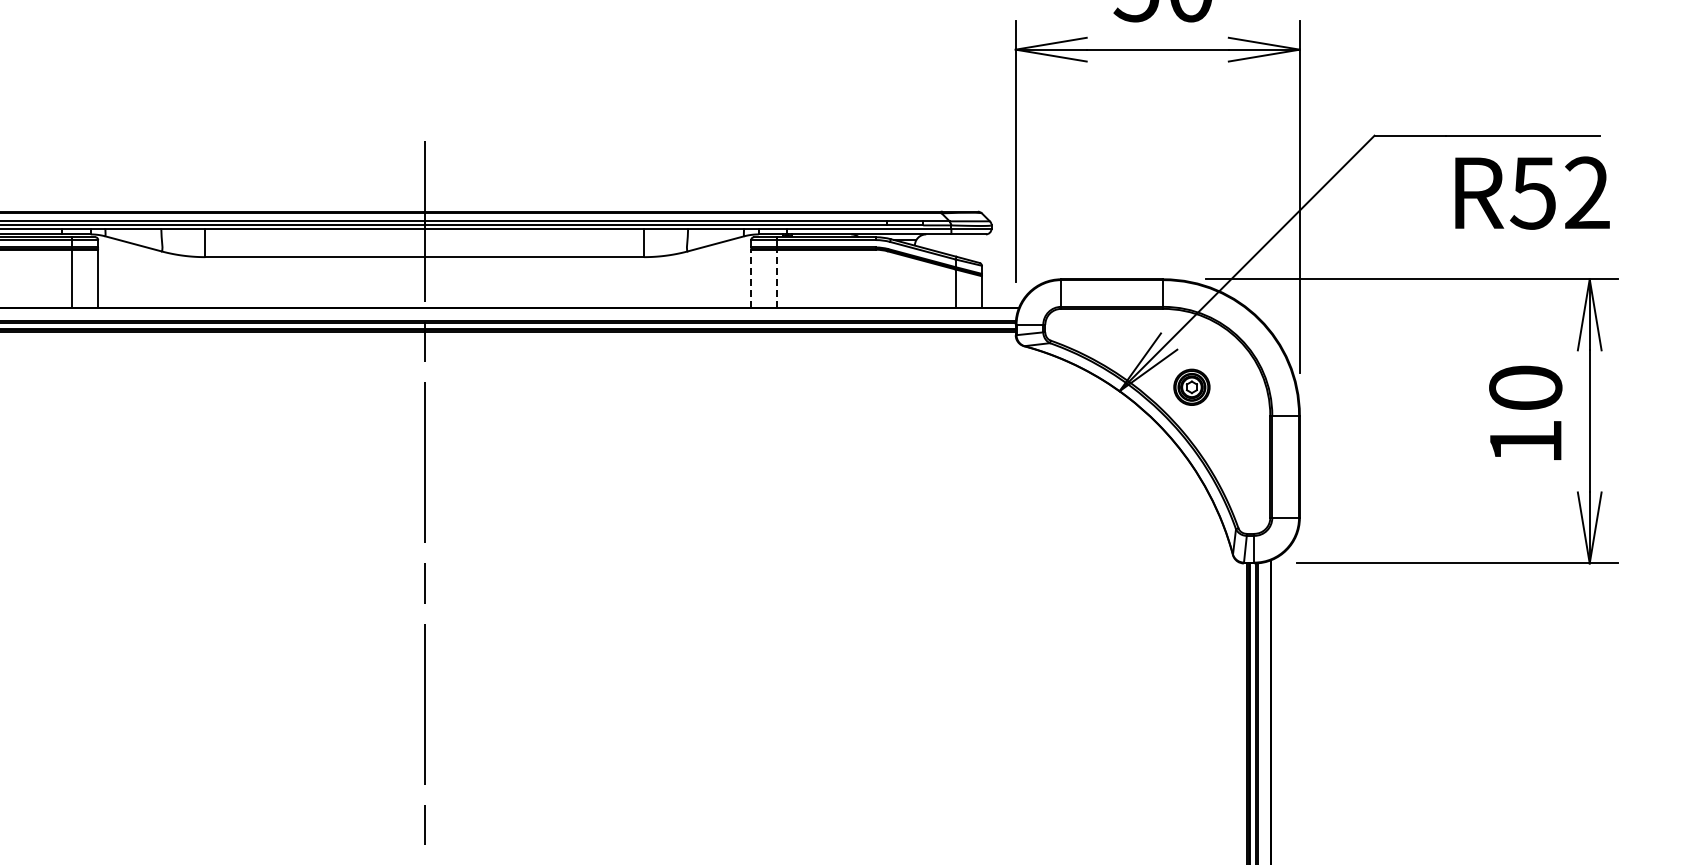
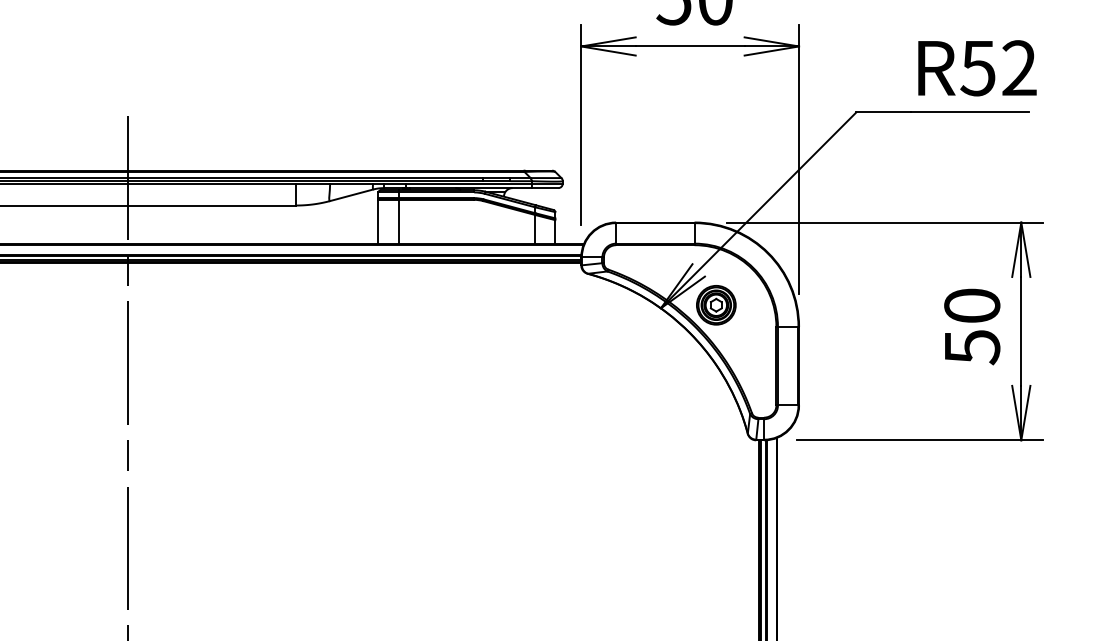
text: (1532, 192) -> (977, 67), moved
line: (751, 278) -> (378, 221), dashed -> solid
line: (777, 278) -> (398, 221), dashed -> solid
part: (1191, 387) -> (716, 305), size x1.43
text: (1526, 442) -> (972, 347), 10 -> 50

